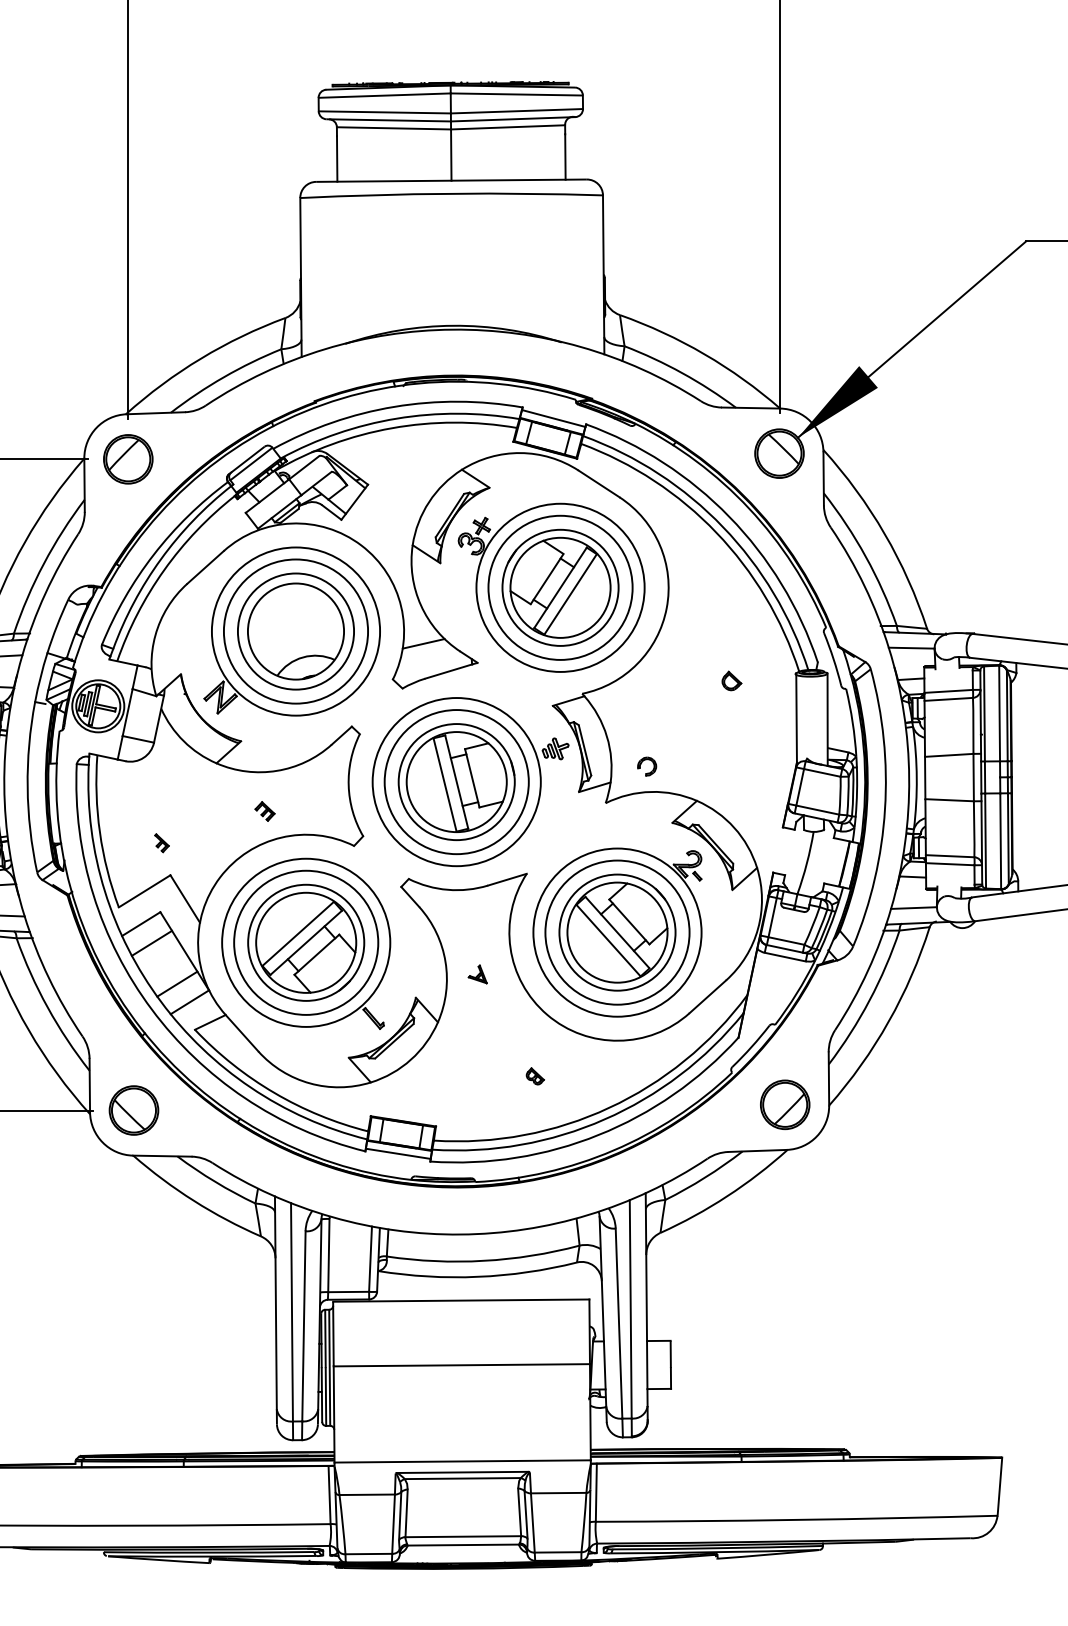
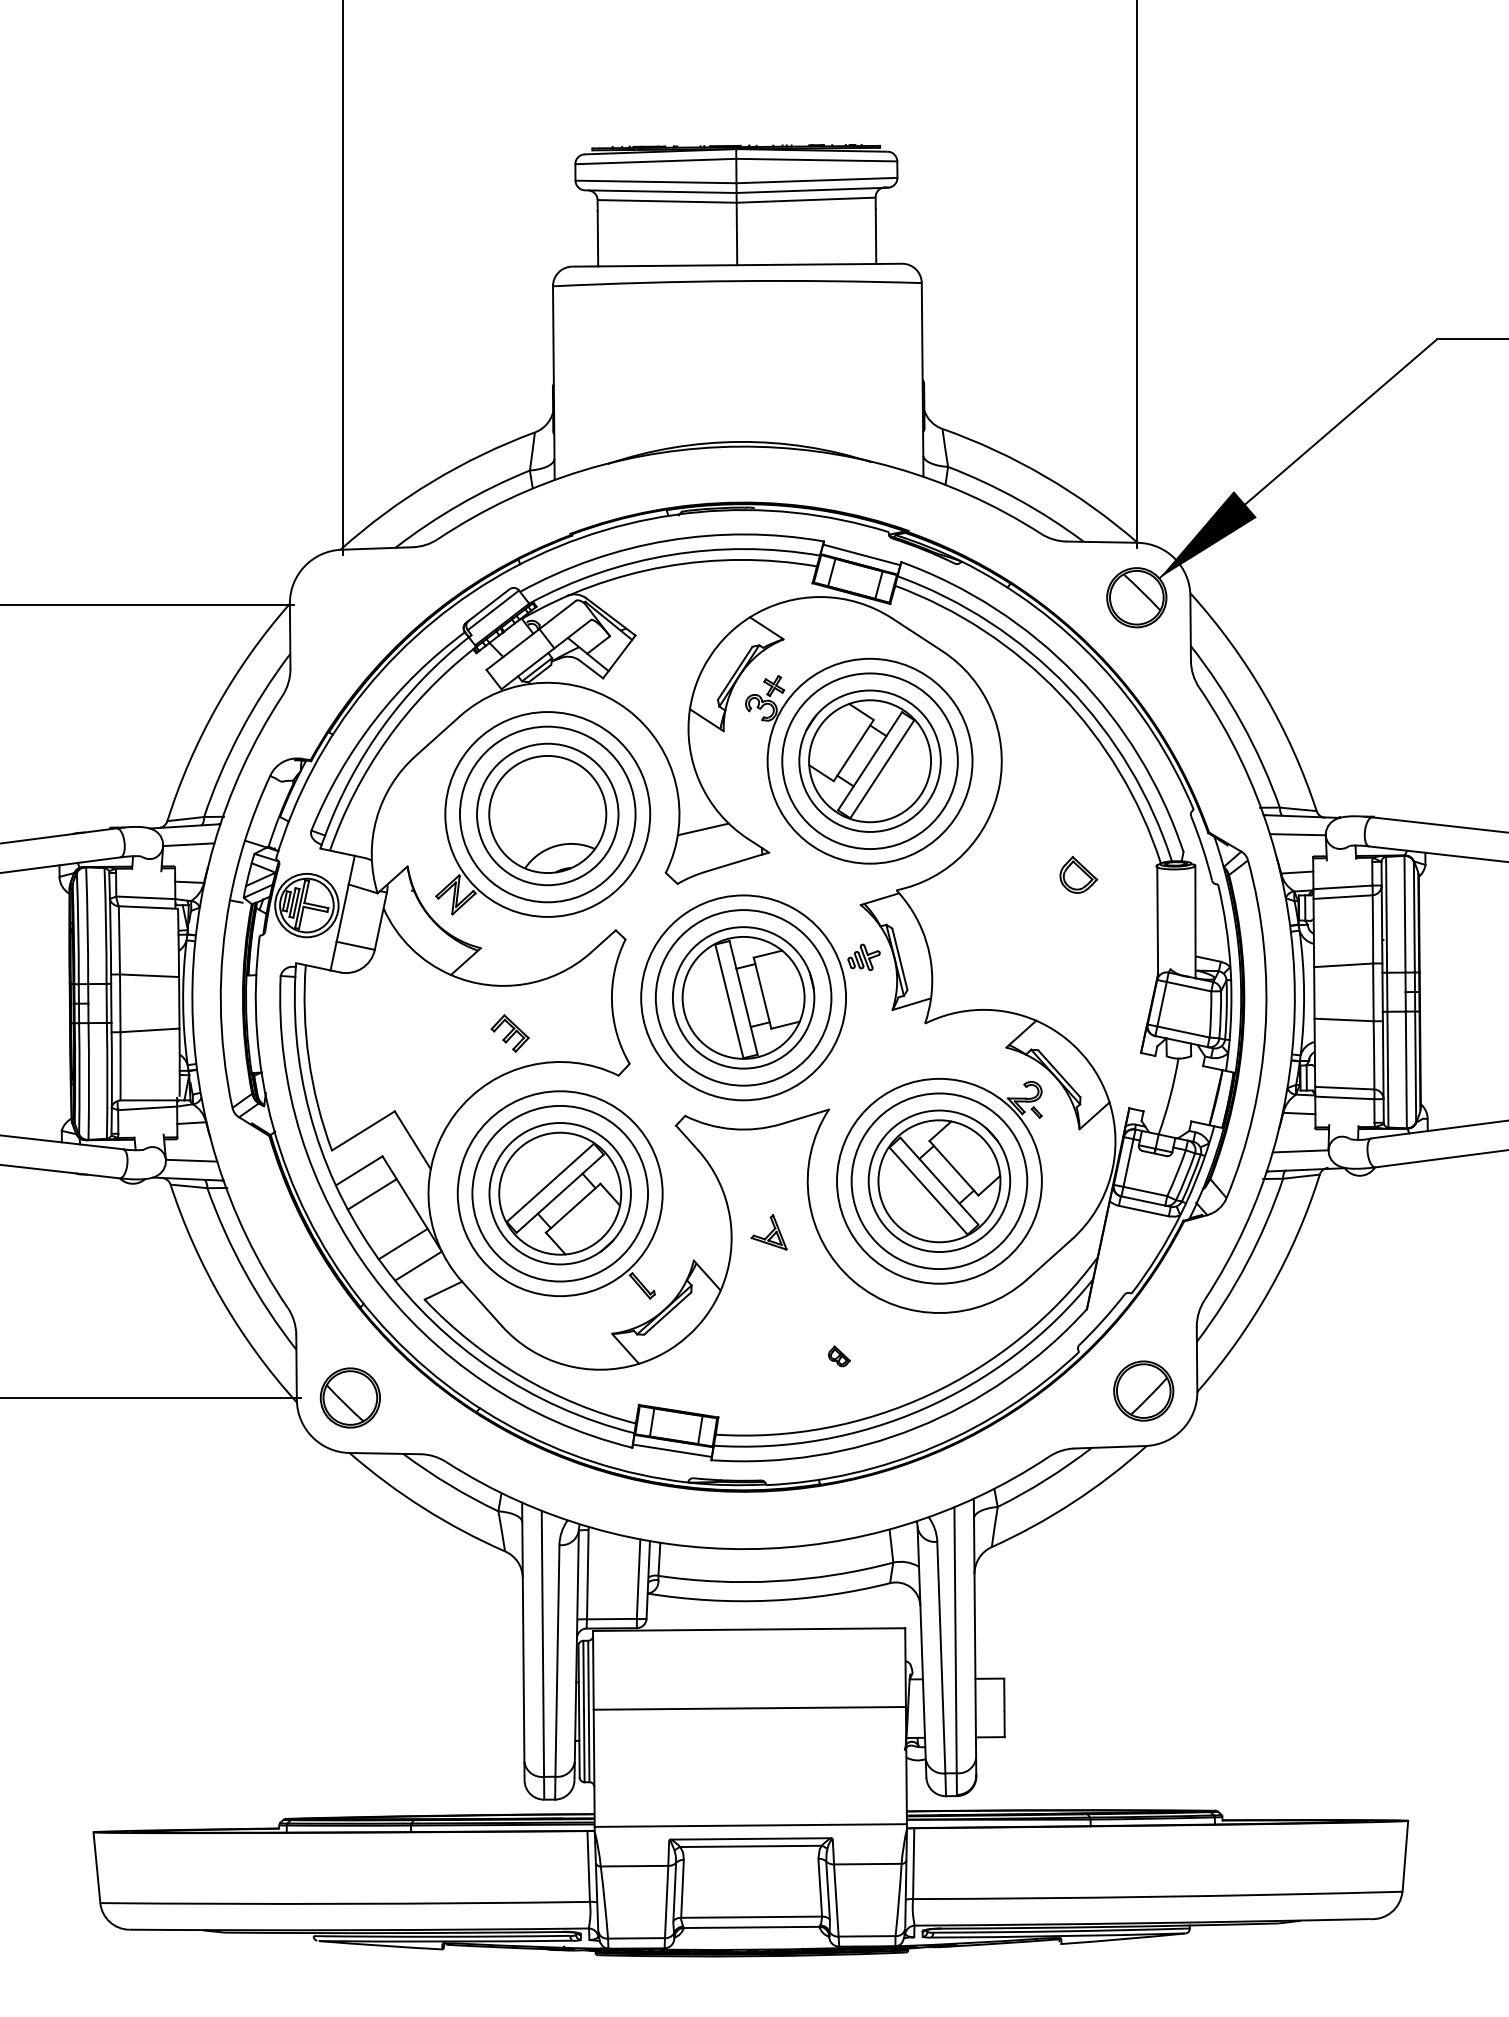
part: (128, 459) -> (343, 604), removed
part: (731, 680) -> (1078, 874), size x1.6
part: (642, 762) -> (970, 973), removed
part: (264, 811) -> (509, 1033), size x1.6
part: (161, 843) -> (384, 1072), removed
part: (477, 973) -> (769, 1231), size x1.6

